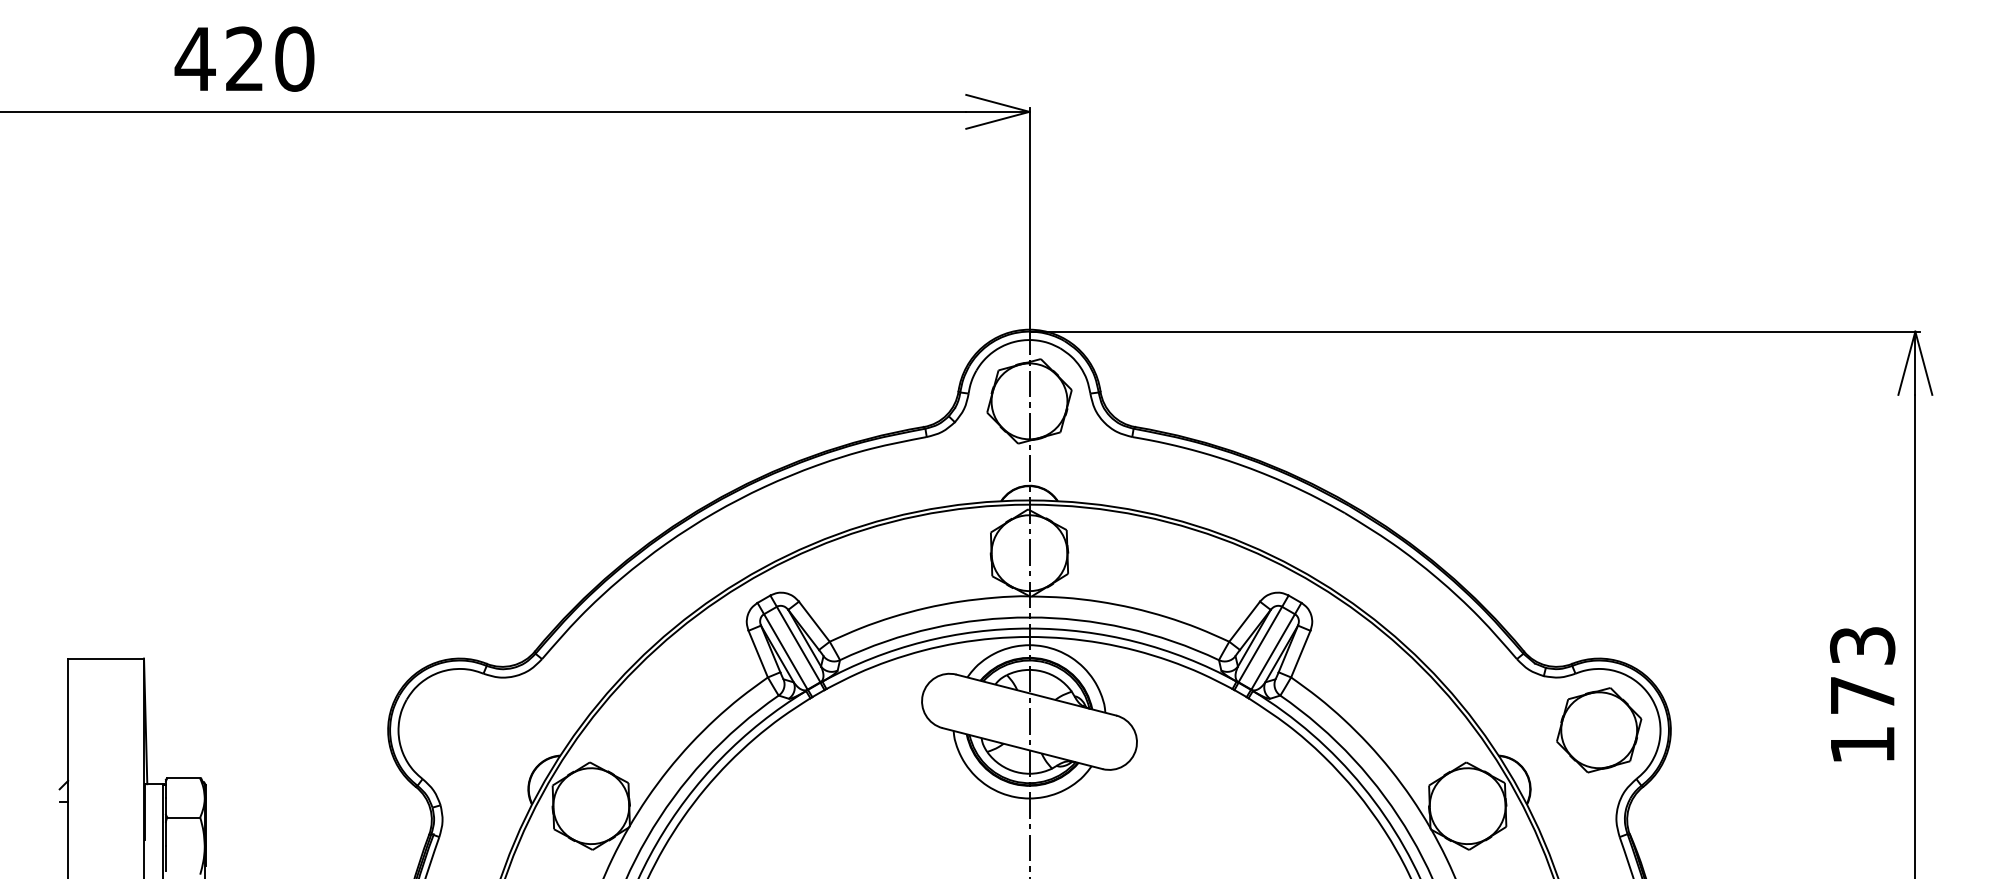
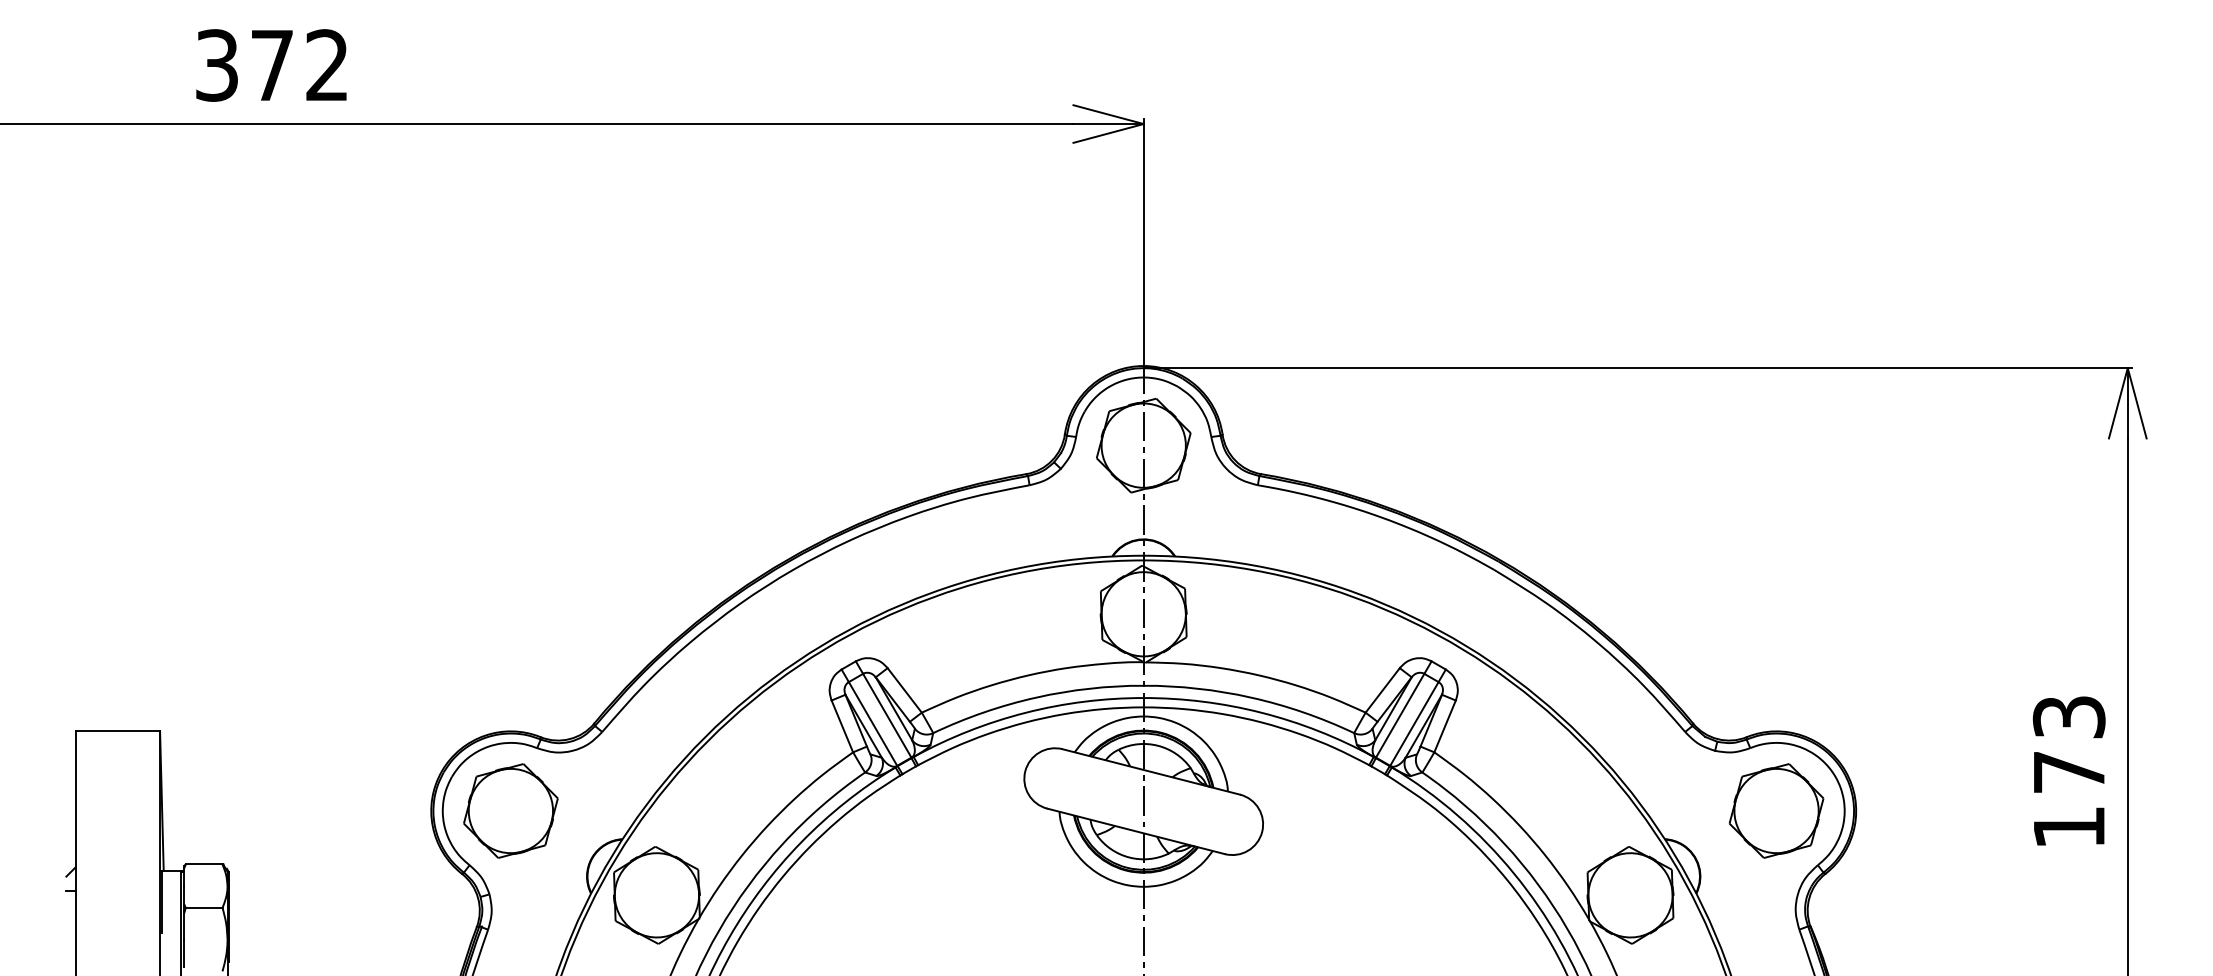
text: (244, 59) -> (271, 65), 420 -> 372
part: (459, 729) -> (510, 810), added

